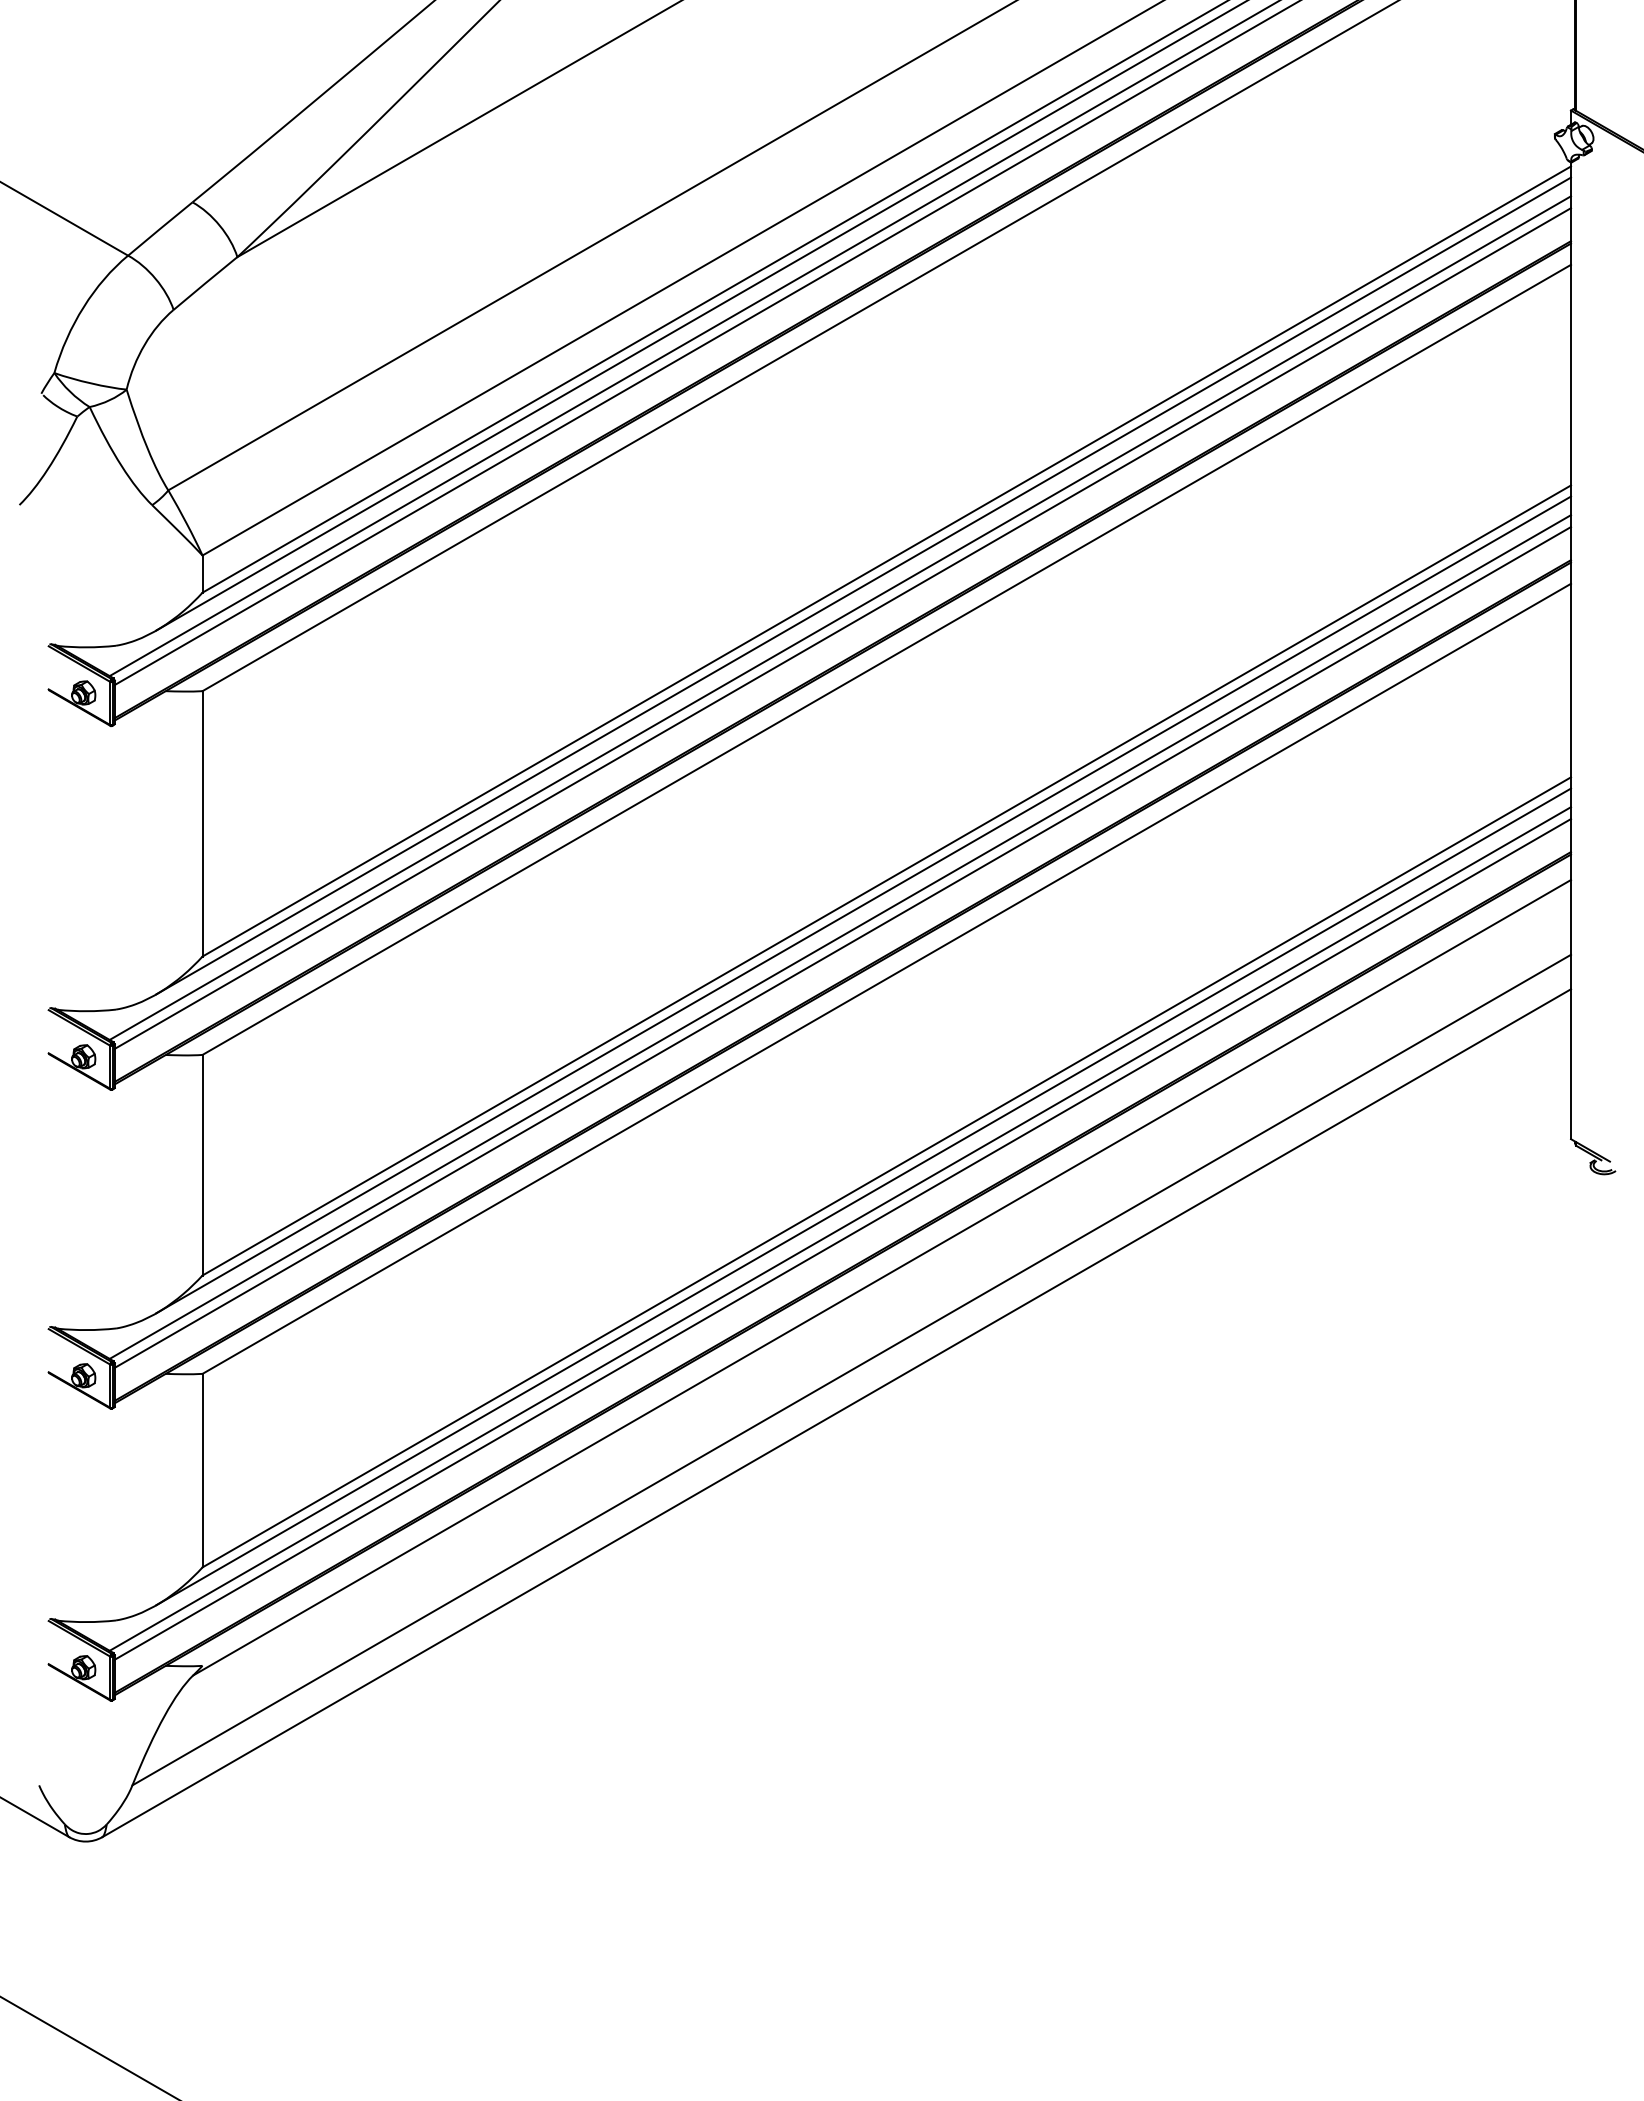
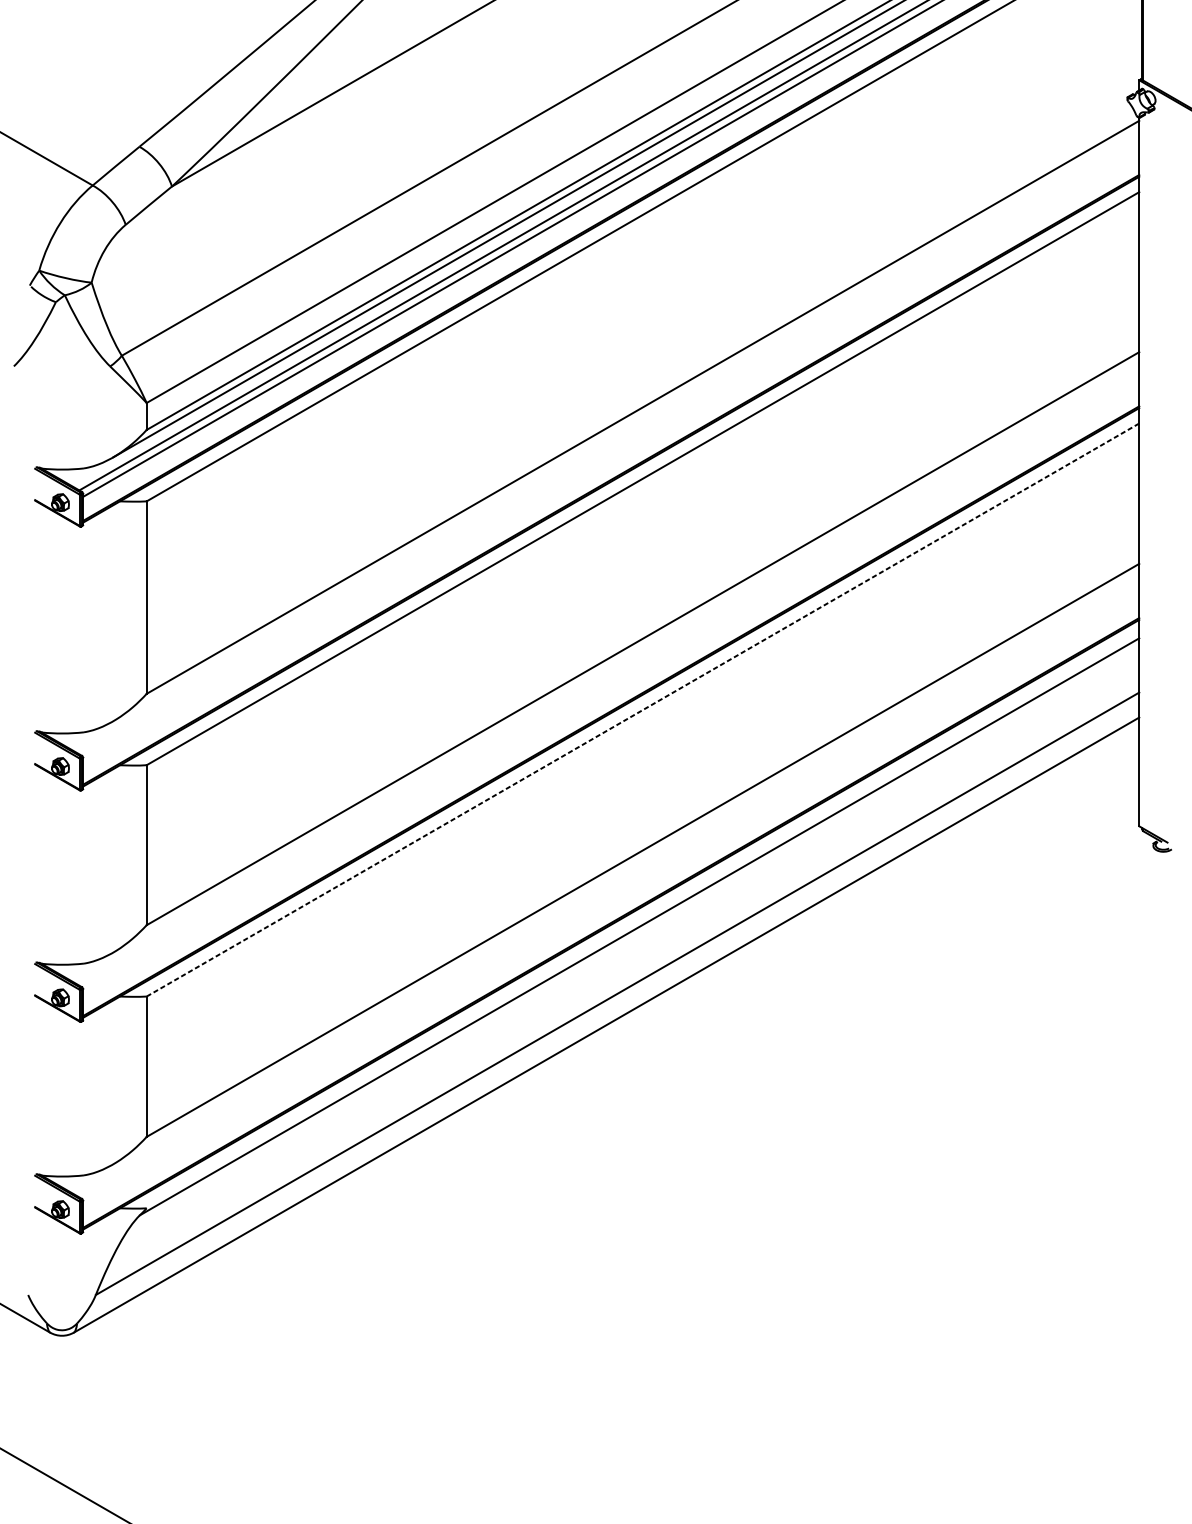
line: (863, 585) -> (626, 424), removed
line: (840, 617) -> (609, 447), removed
line: (842, 628) -> (610, 455), removed
line: (863, 904) -> (626, 656), removed
line: (840, 936) -> (609, 679), removed
line: (842, 947) -> (610, 687), removed
line: (887, 978) -> (643, 709), solid -> dashed
line: (863, 1196) -> (626, 867), removed
line: (840, 1228) -> (609, 891), removed
line: (842, 1239) -> (610, 899), removed

